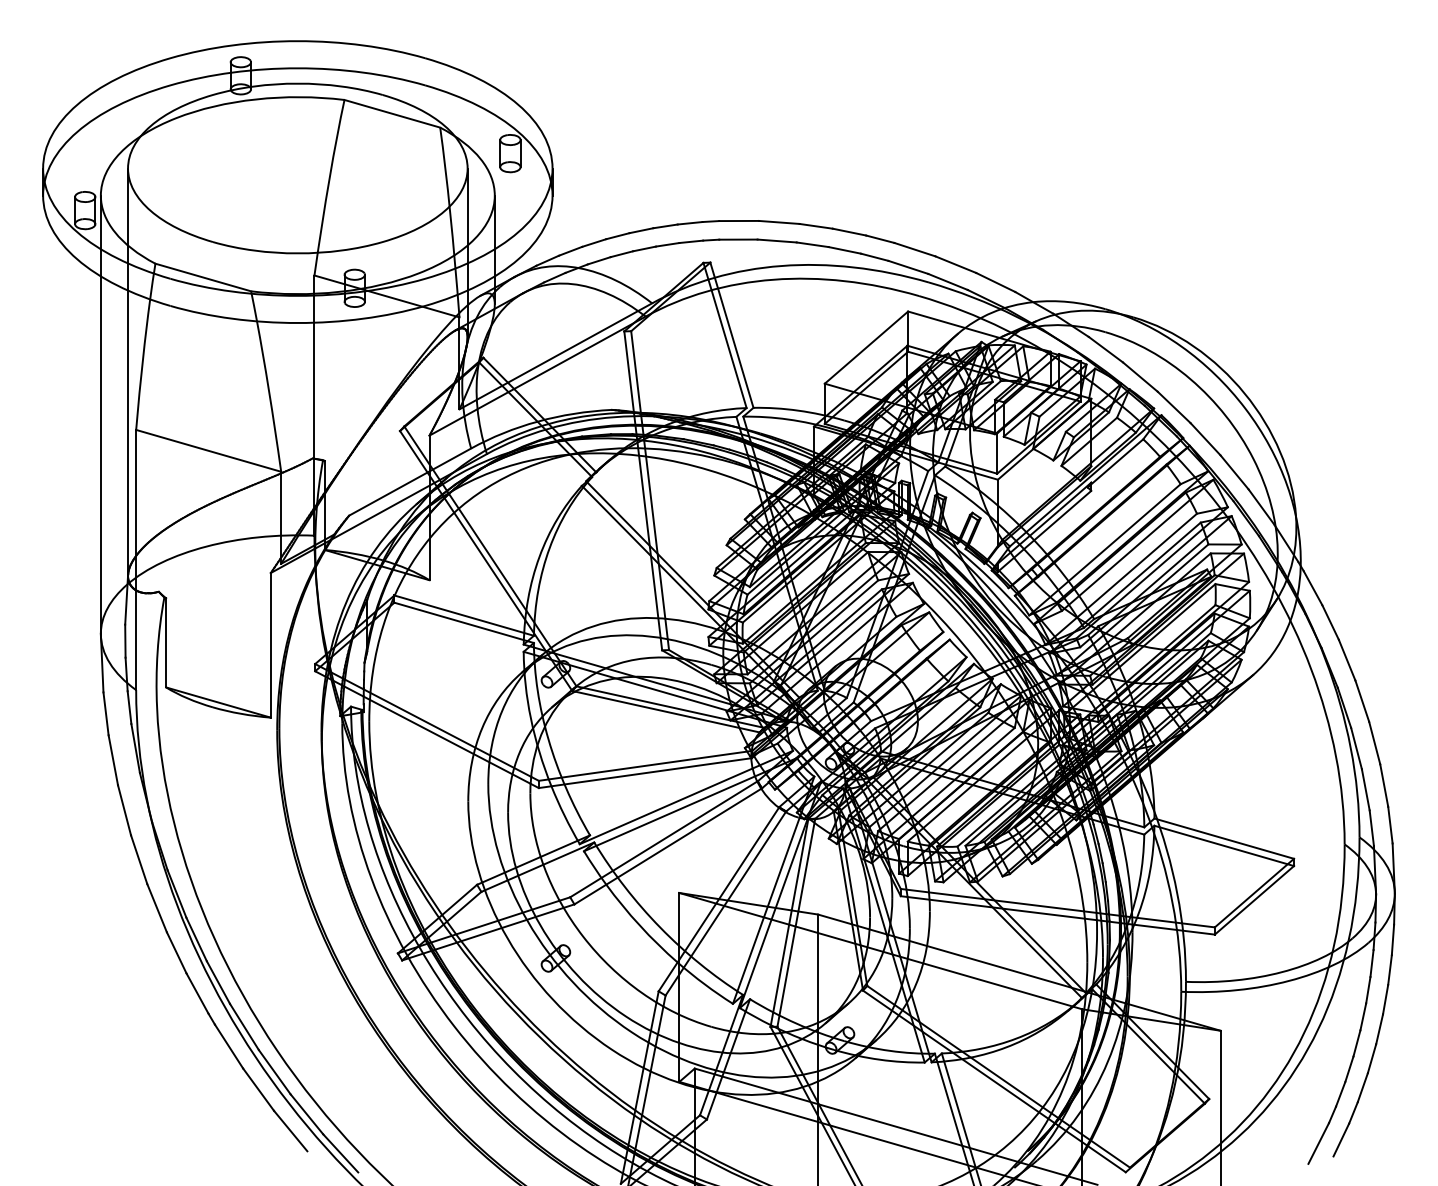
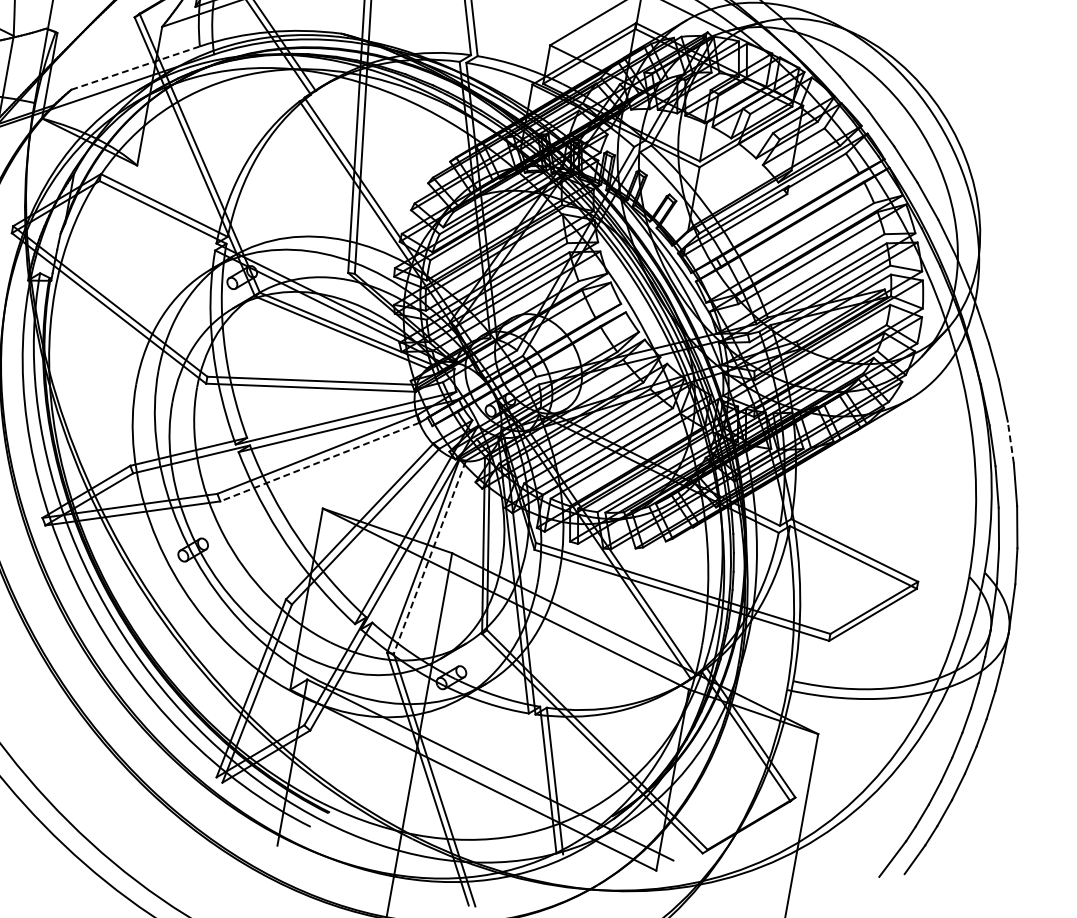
line: (410, 482) -> (135, 68), solid -> dashed
line: (1362, 701) -> (1010, 442), solid -> dashed
line: (667, 846) -> (319, 461), solid -> dashed
line: (796, 923) -> (429, 558), solid -> dashed

